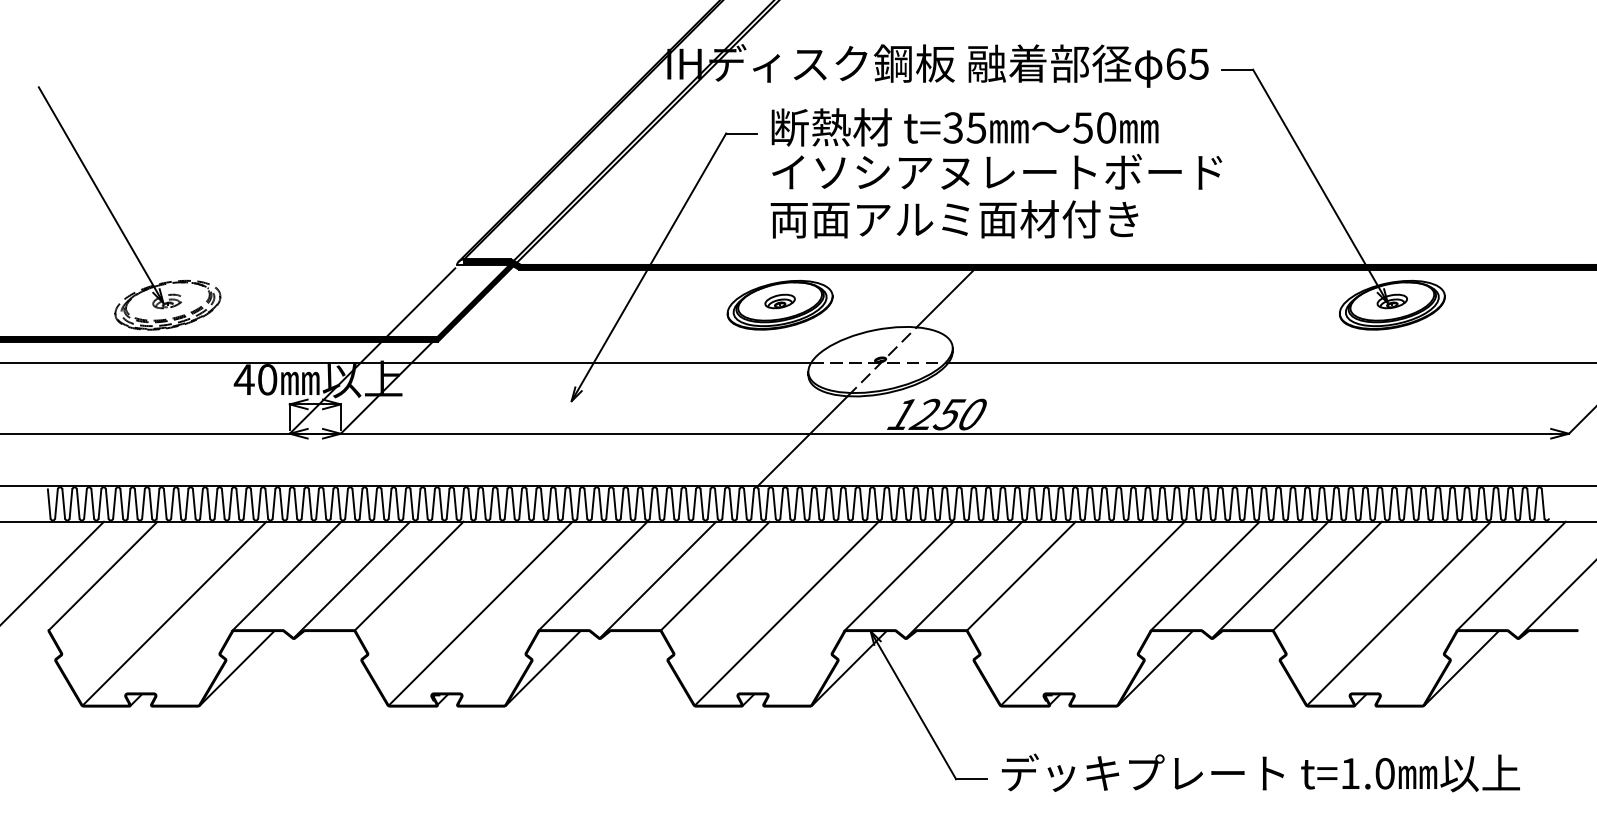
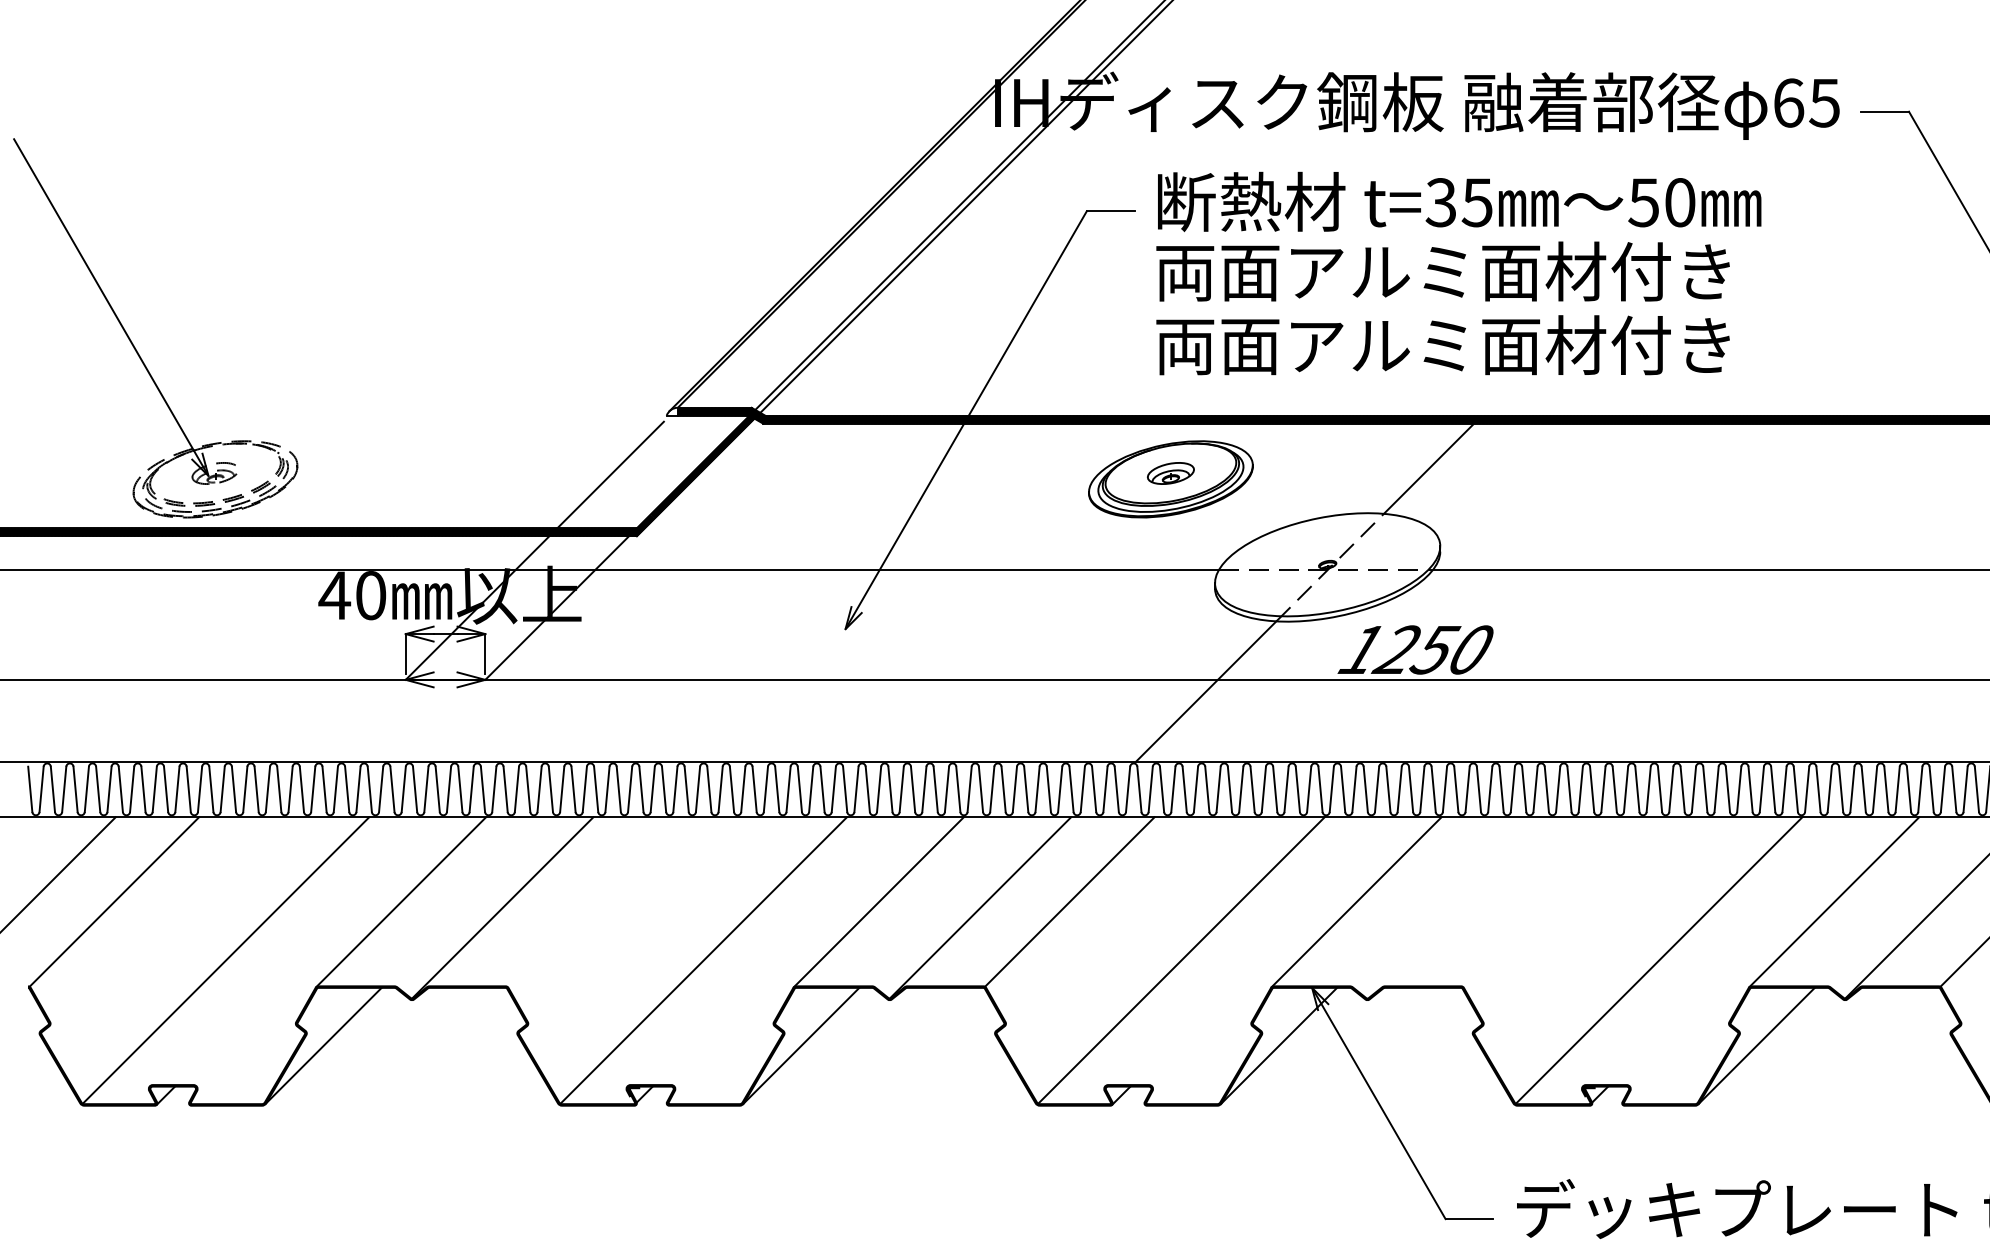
text: (996, 171) -> (1508, 270), イソシアヌレートボード -> 両面アルミ面材付き
line: (408, 575) -> (590, 901), removed
line: (1021, 575) -> (1547, 901), removed
line: (964, 579) -> (1458, 907), removed

